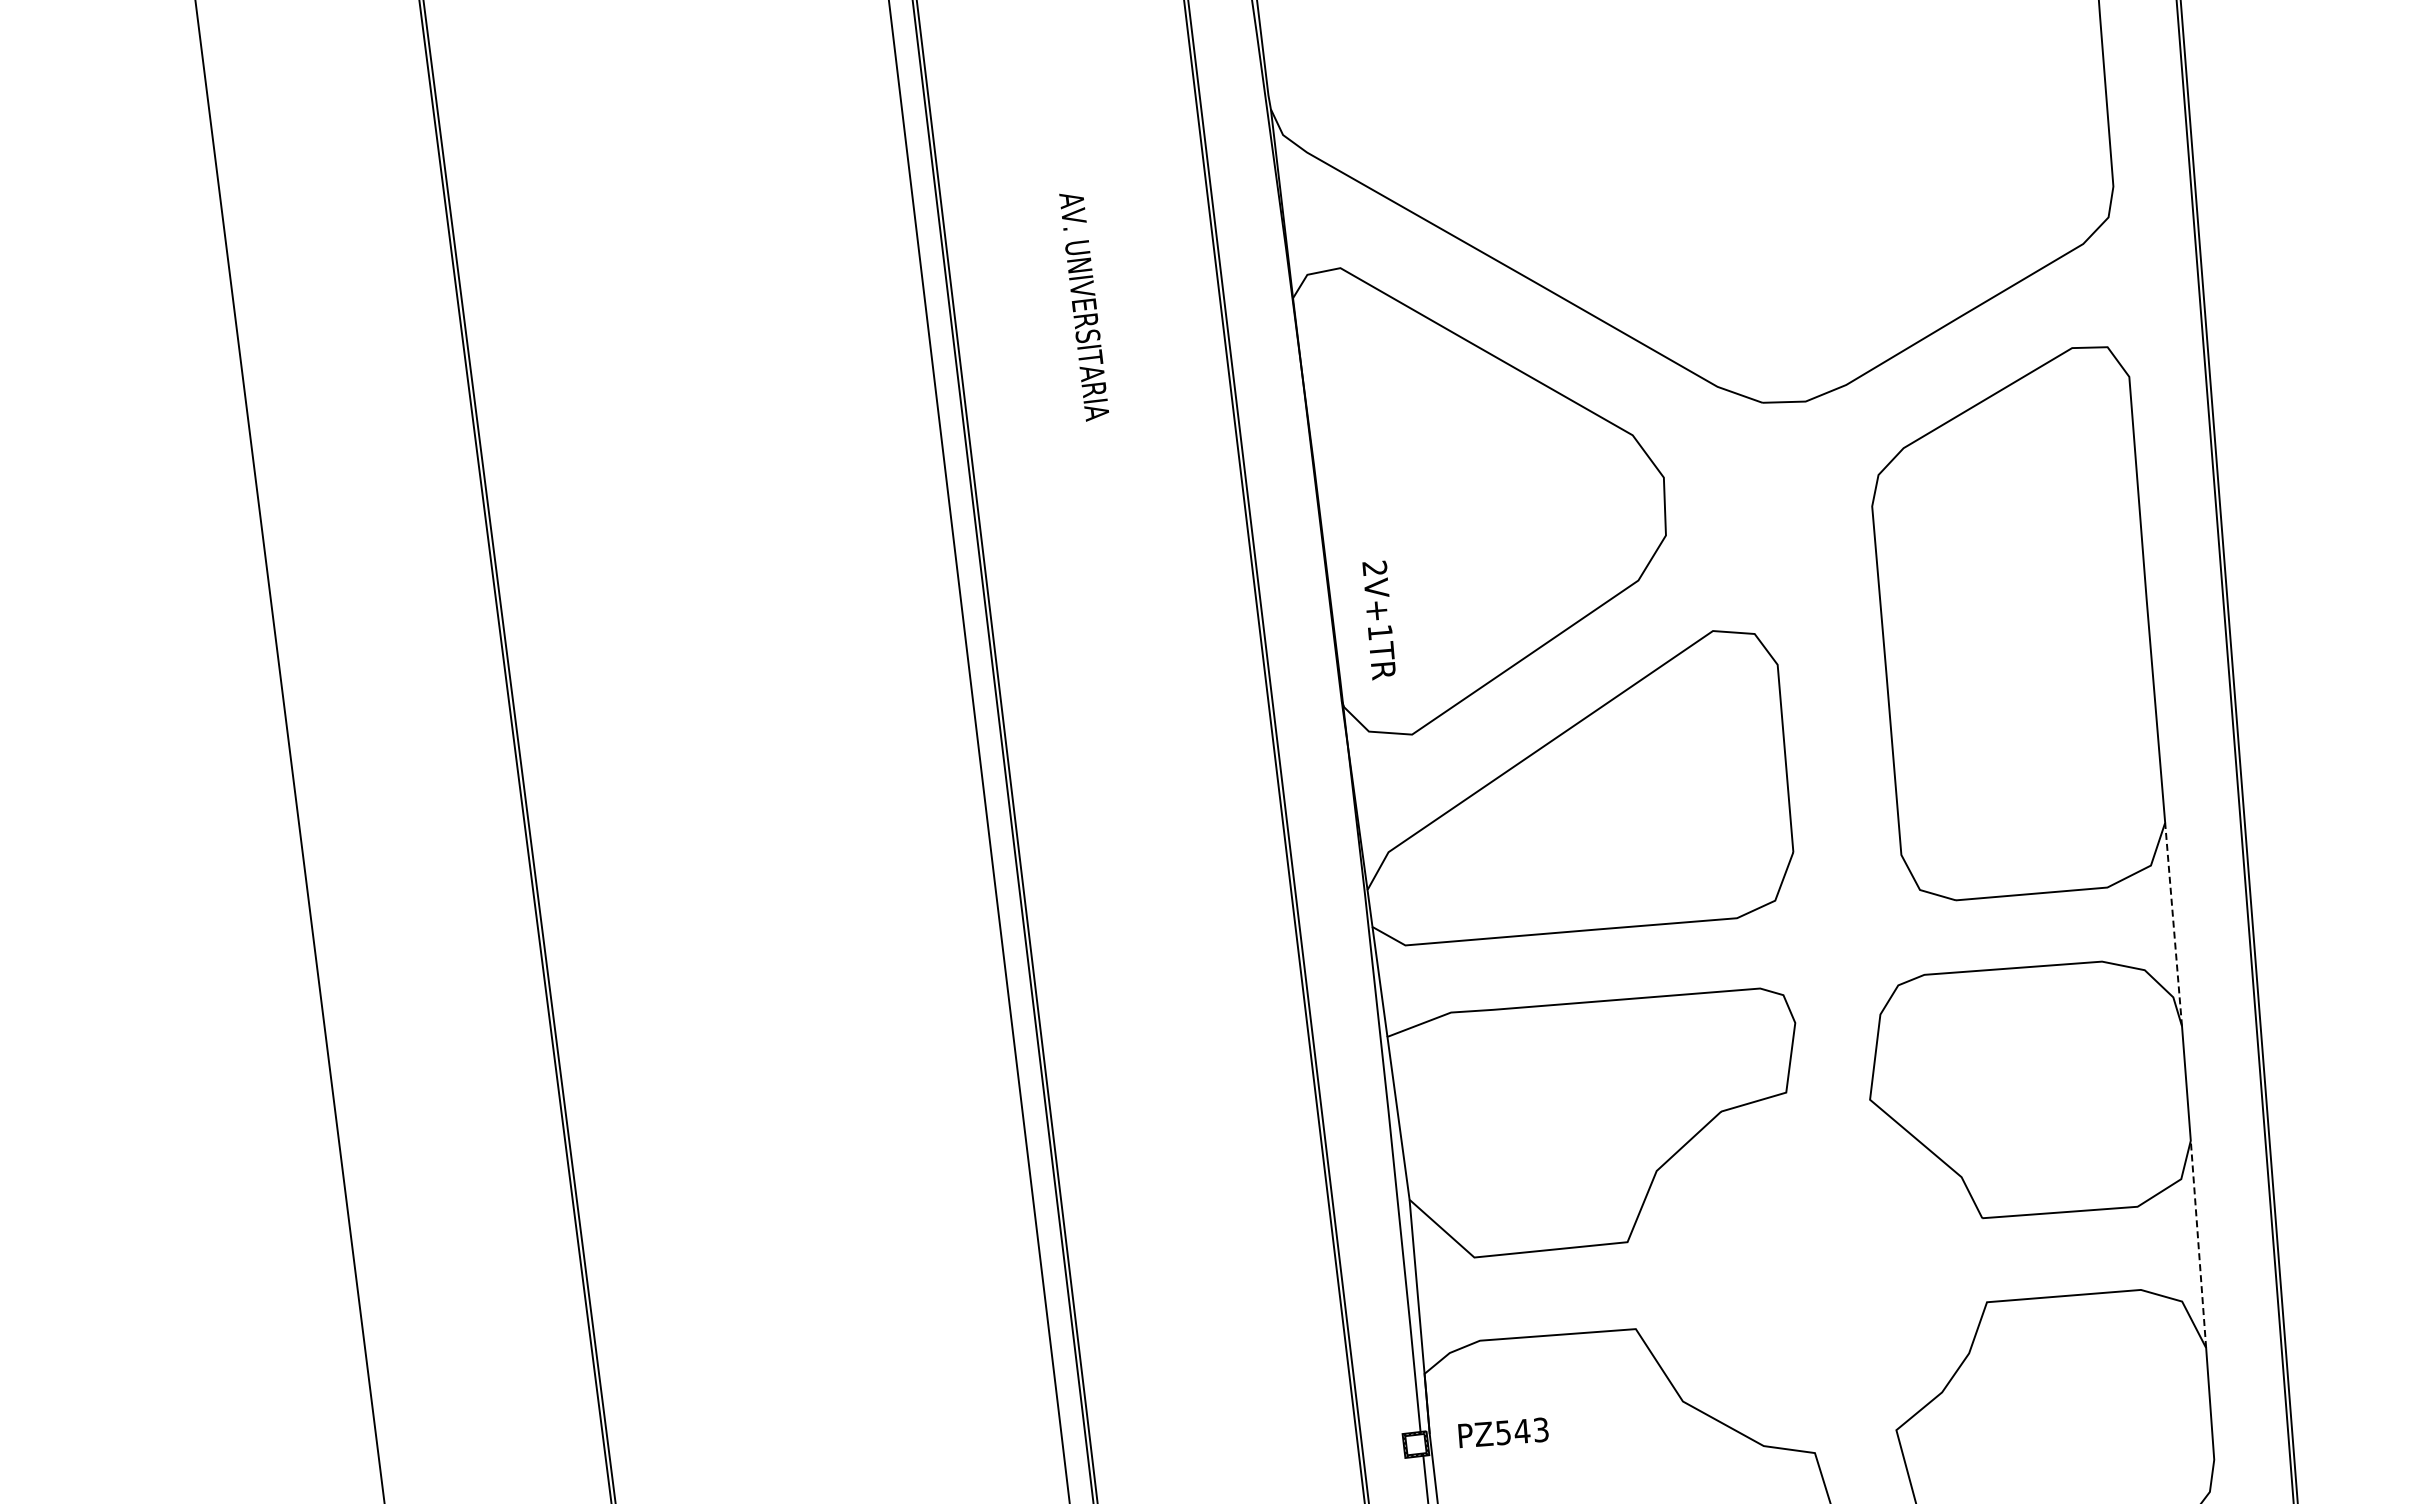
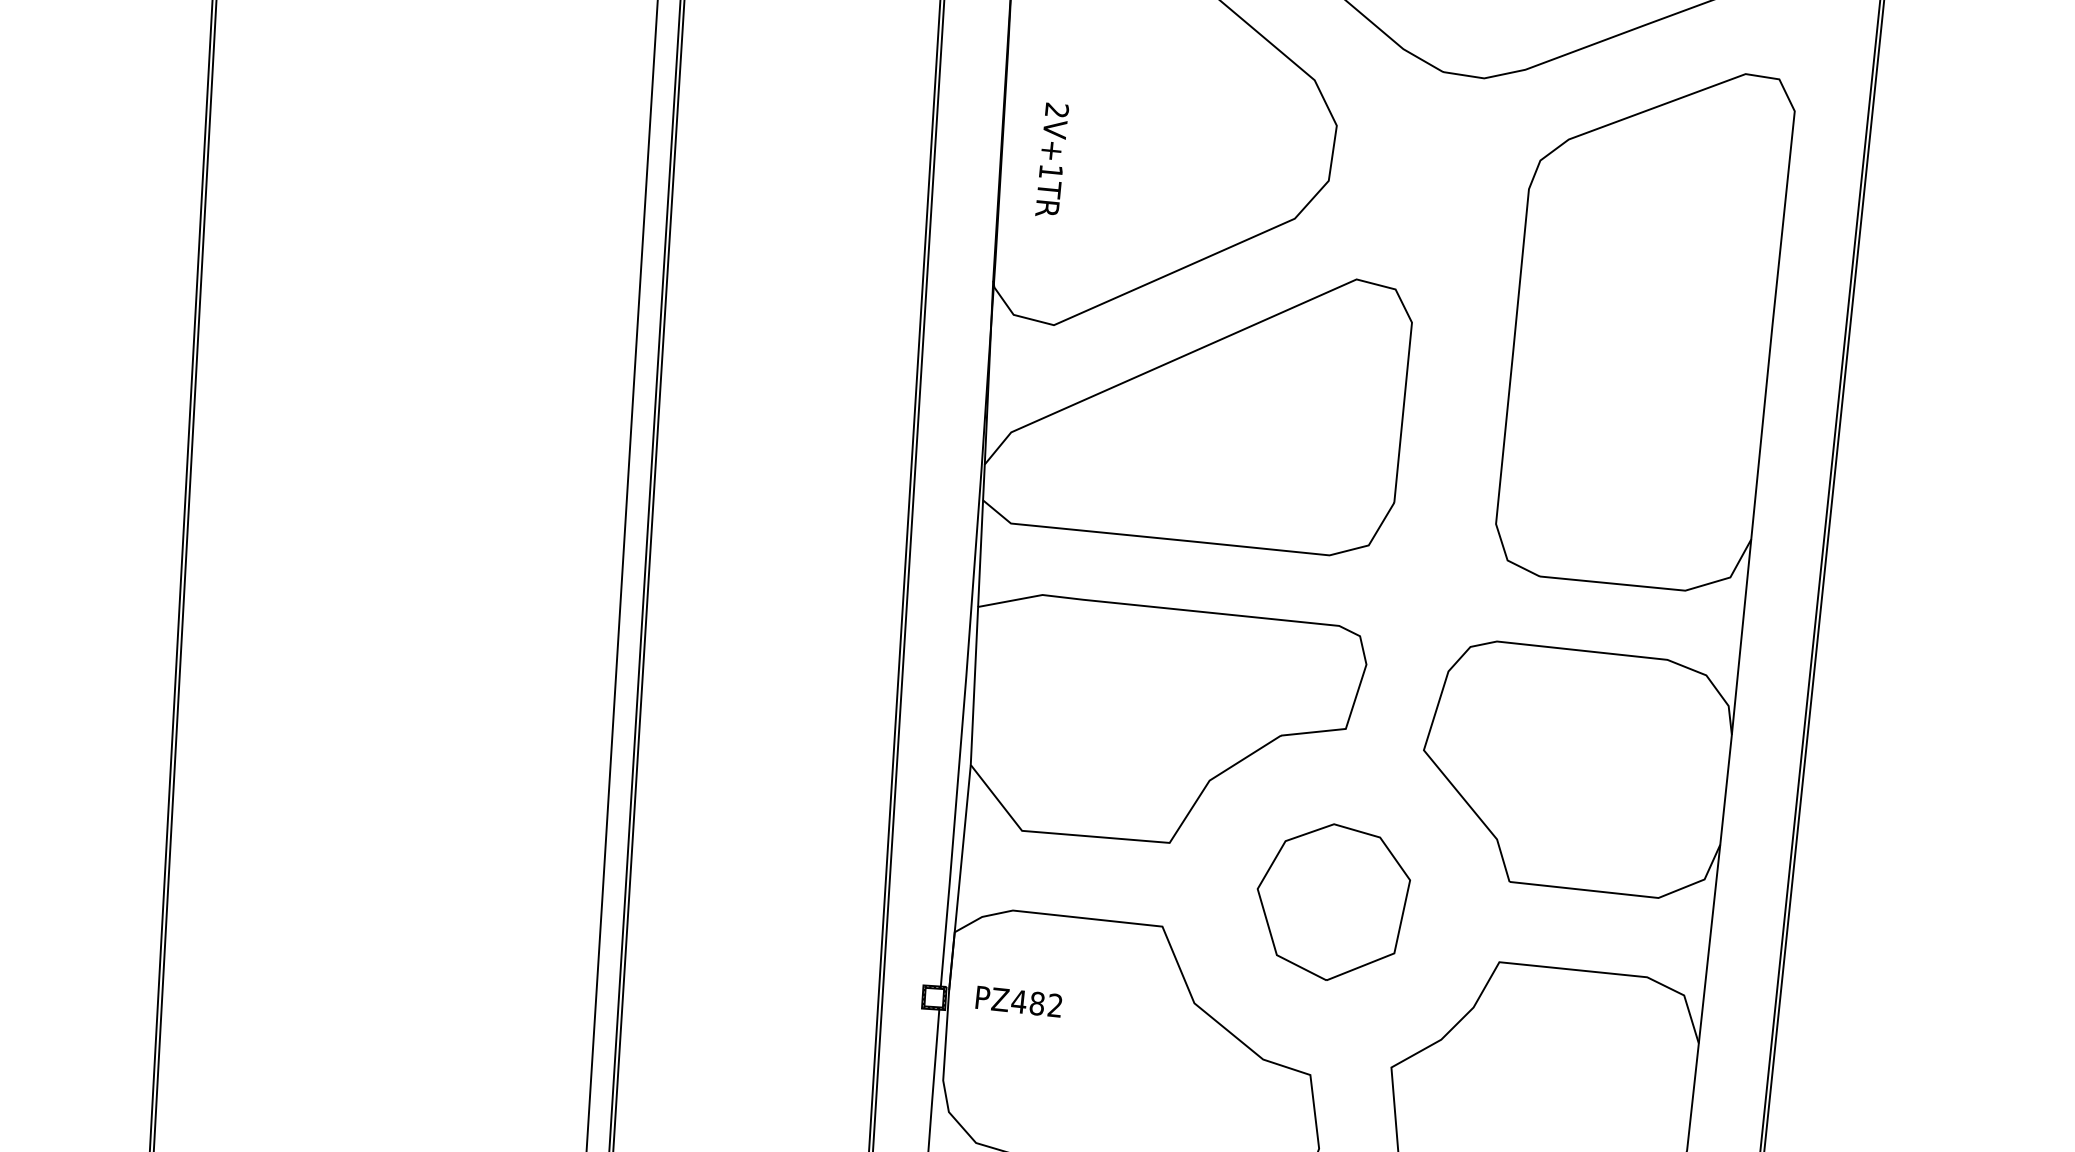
text: (1378, 620) -> (1051, 160), moved
line: (2173, 924) -> (1741, 637), dashed -> solid
line: (2198, 1244) -> (1709, 944), dashed -> solid
part: (1803, 1272) -> (1330, 902), added
text: (1522, 1431) -> (1037, 1003), PZ543 -> PZ482

